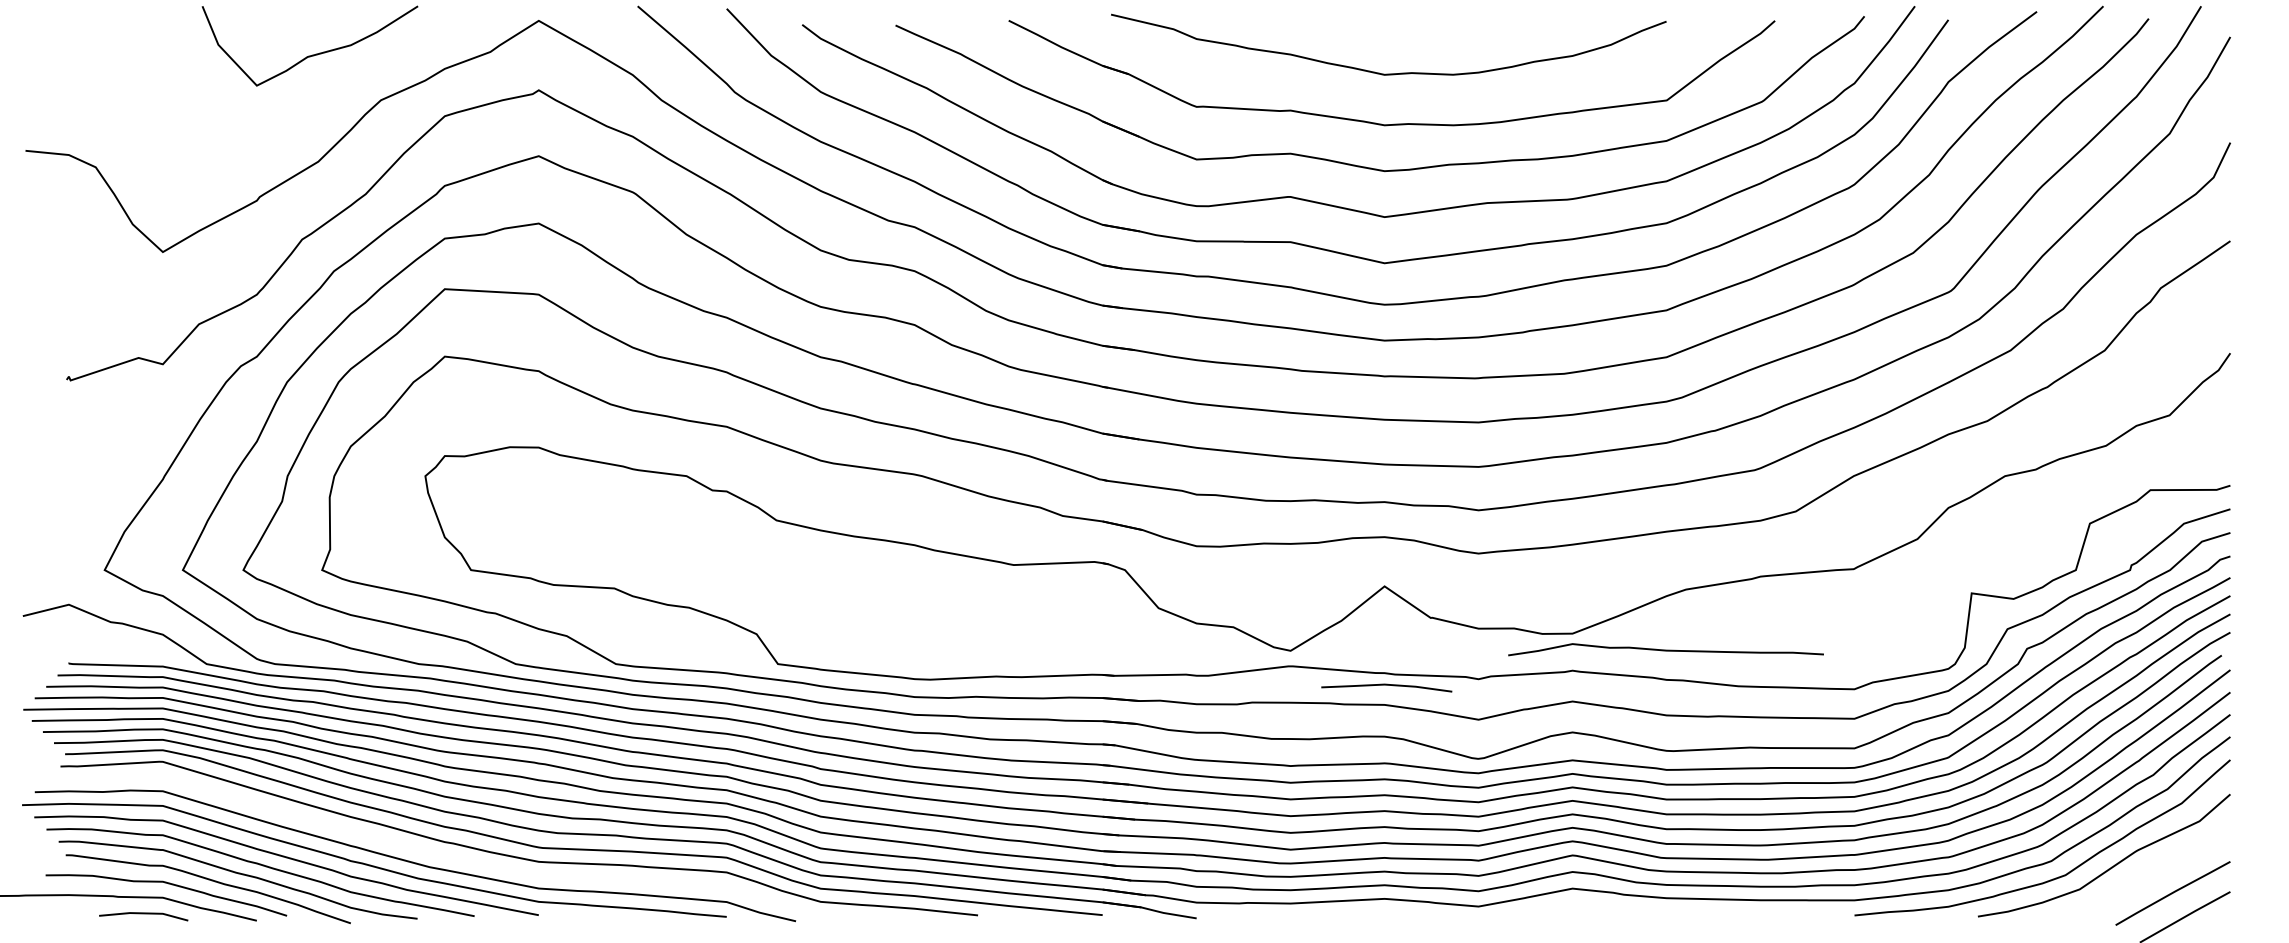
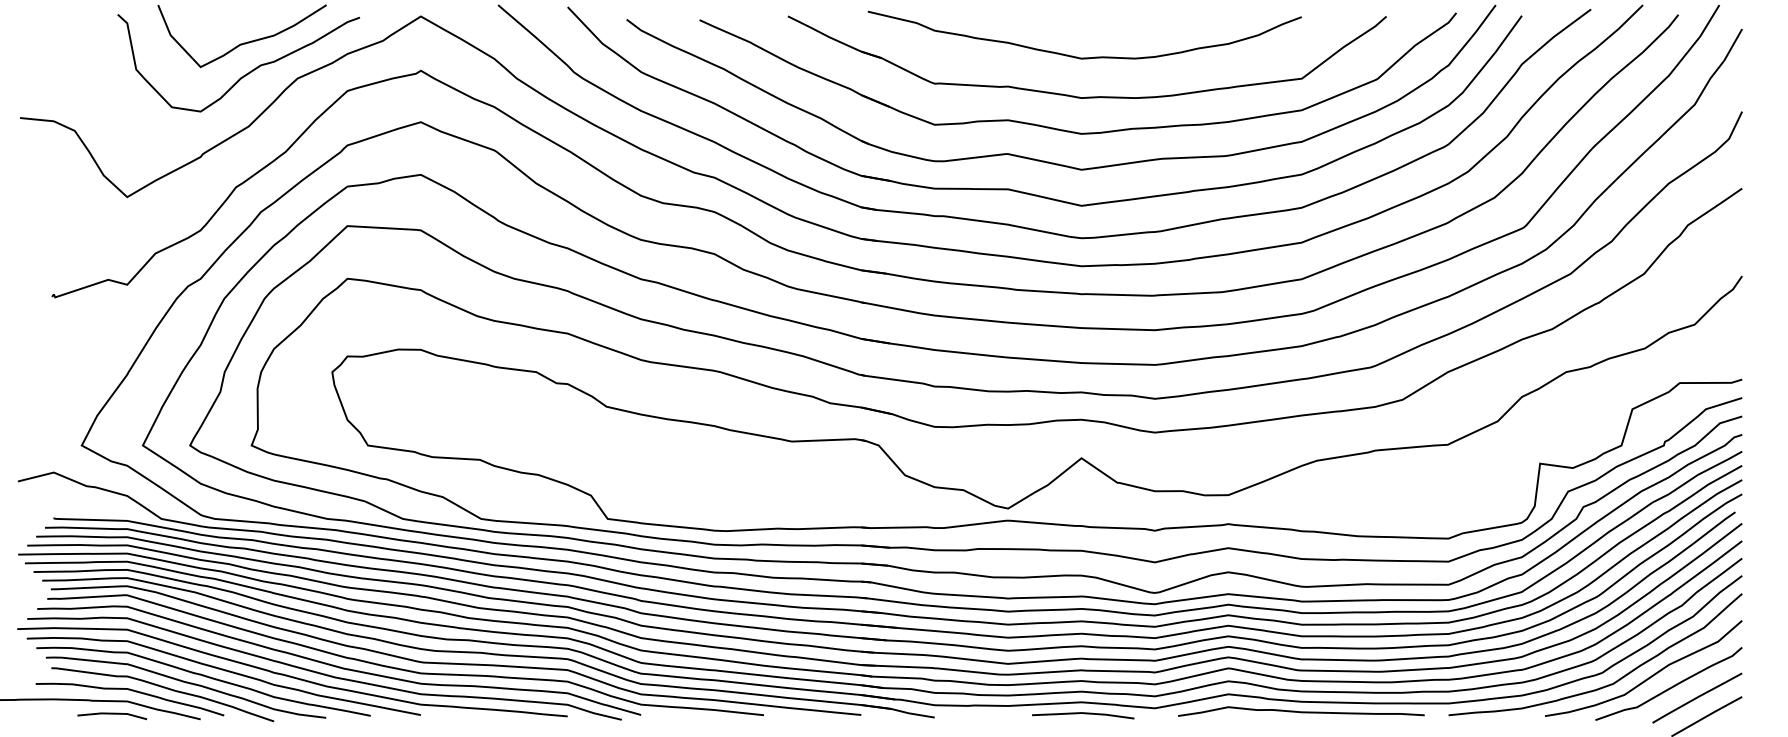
curve: (313, 95) -> (244, 74), added
curve: (1665, 649) -> (1300, 711), moved
line: (1386, 685) -> (1083, 713), moved
curve: (433, 852) -> (338, 666), added
curve: (2138, 879) -> (1670, 687), added

